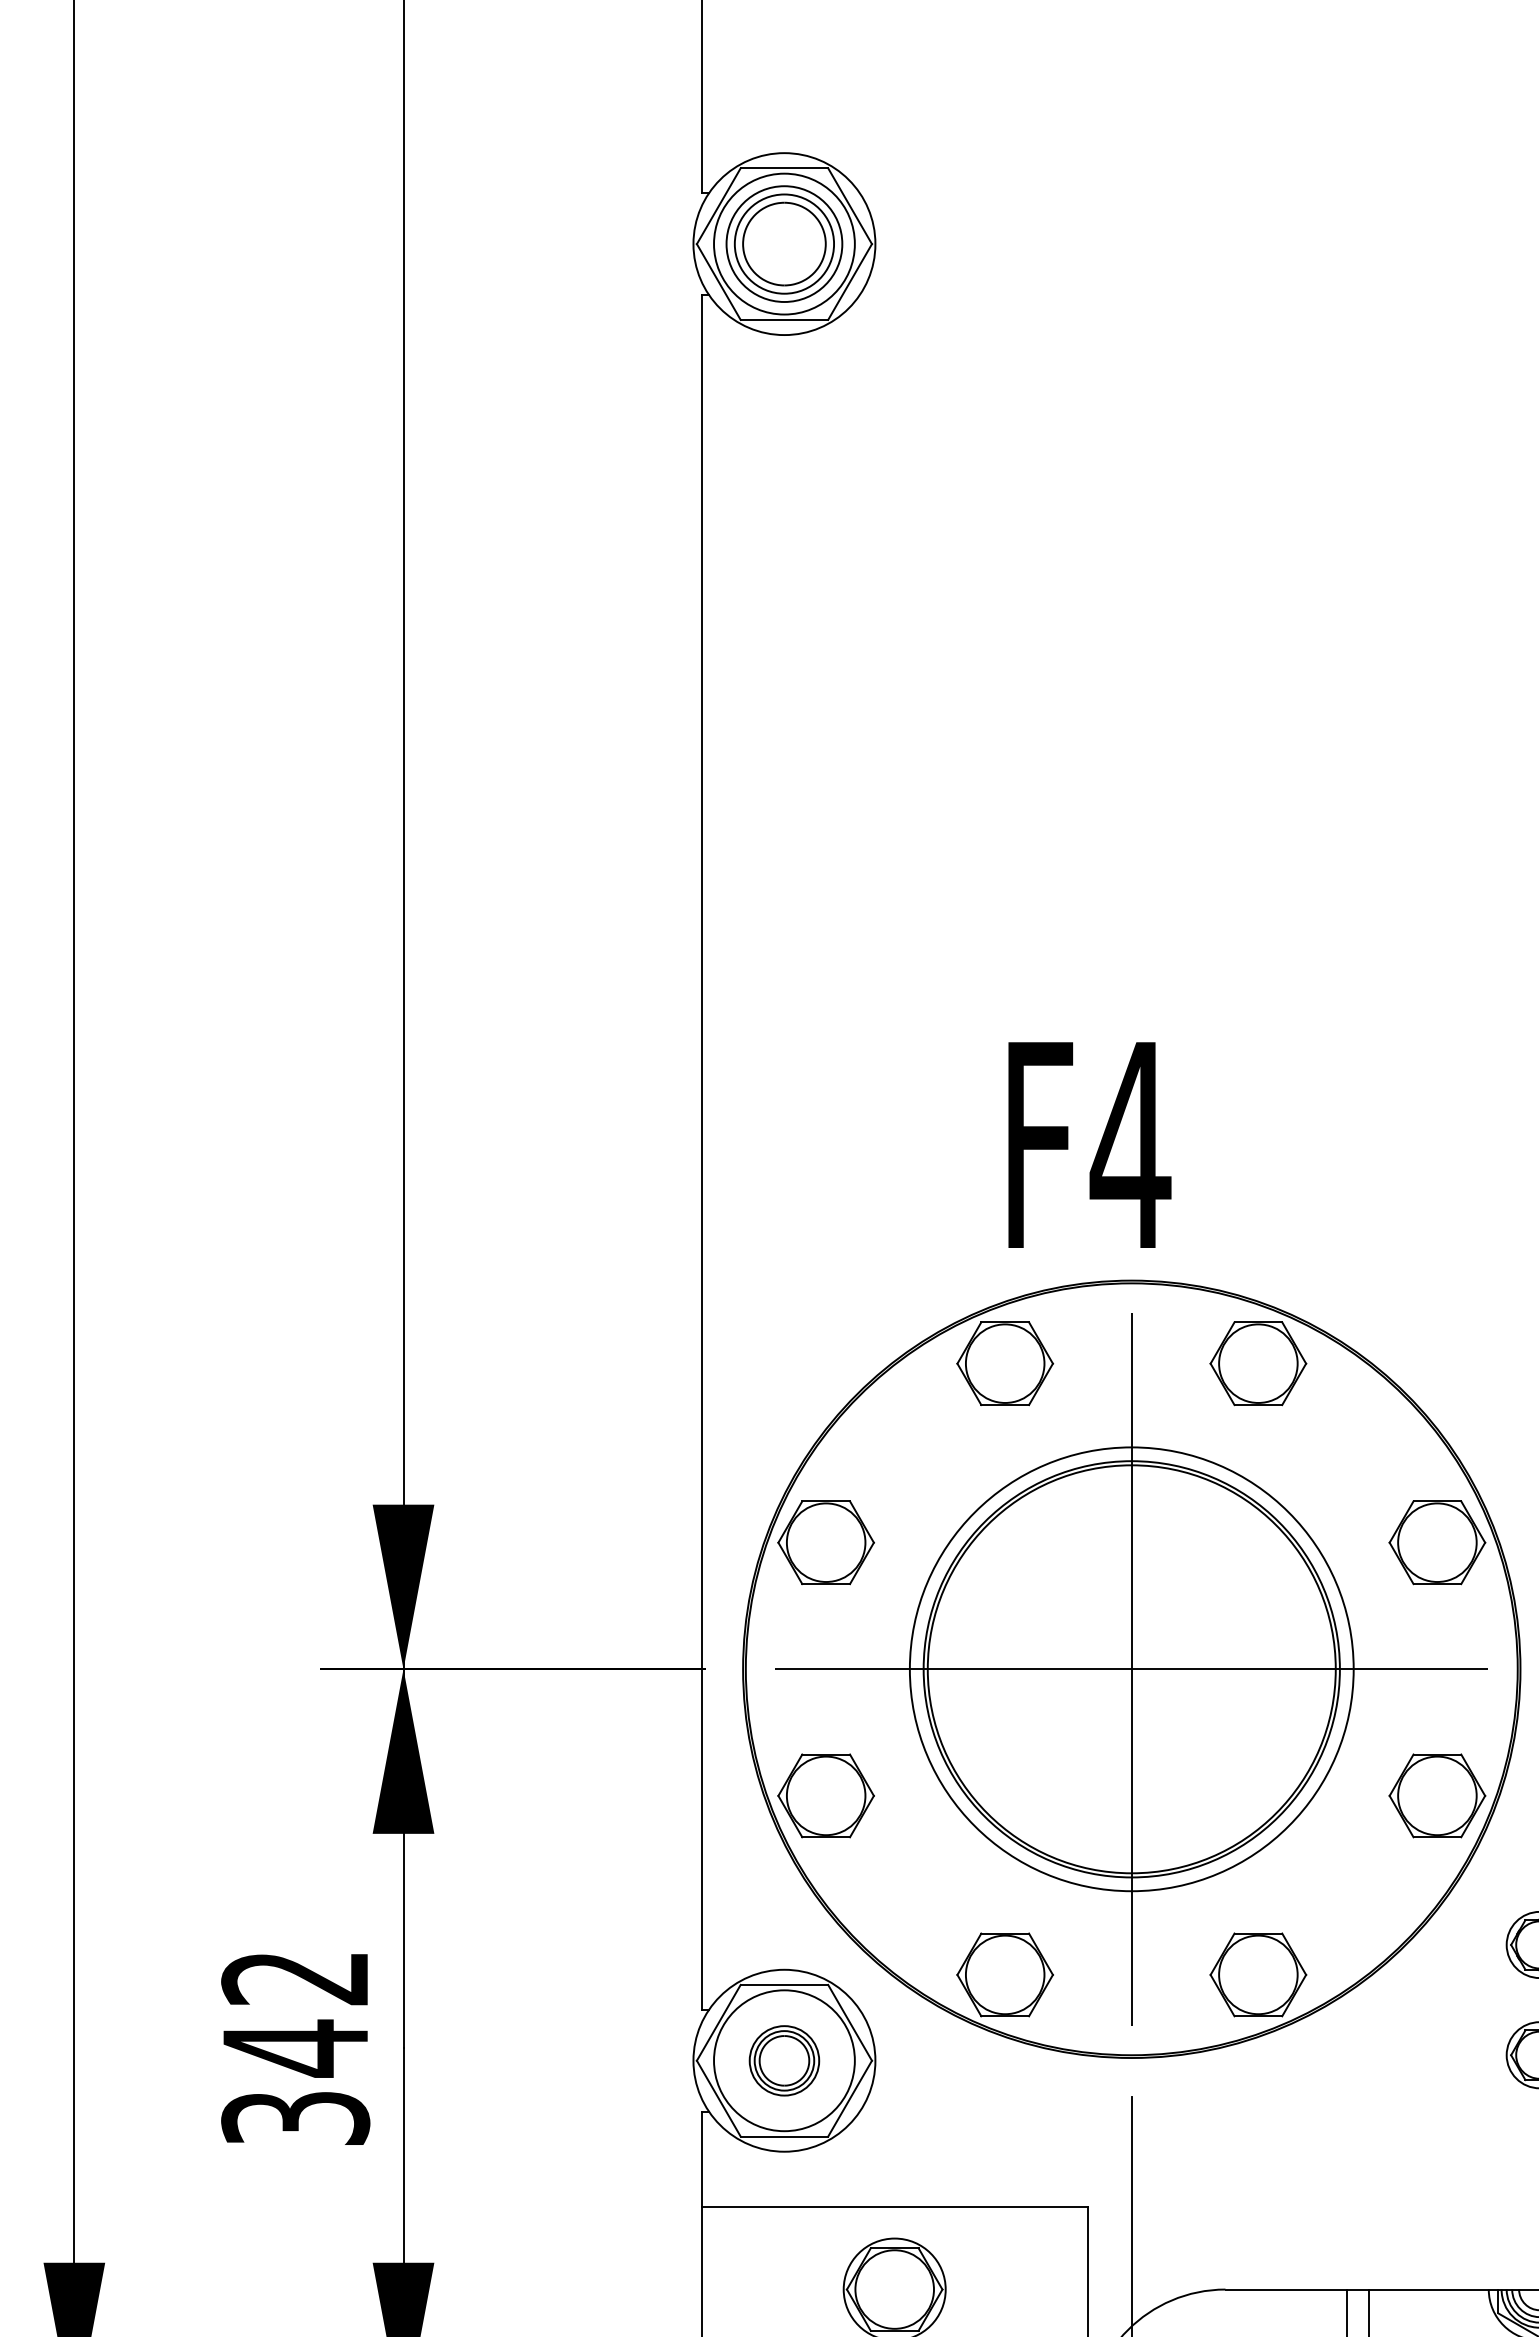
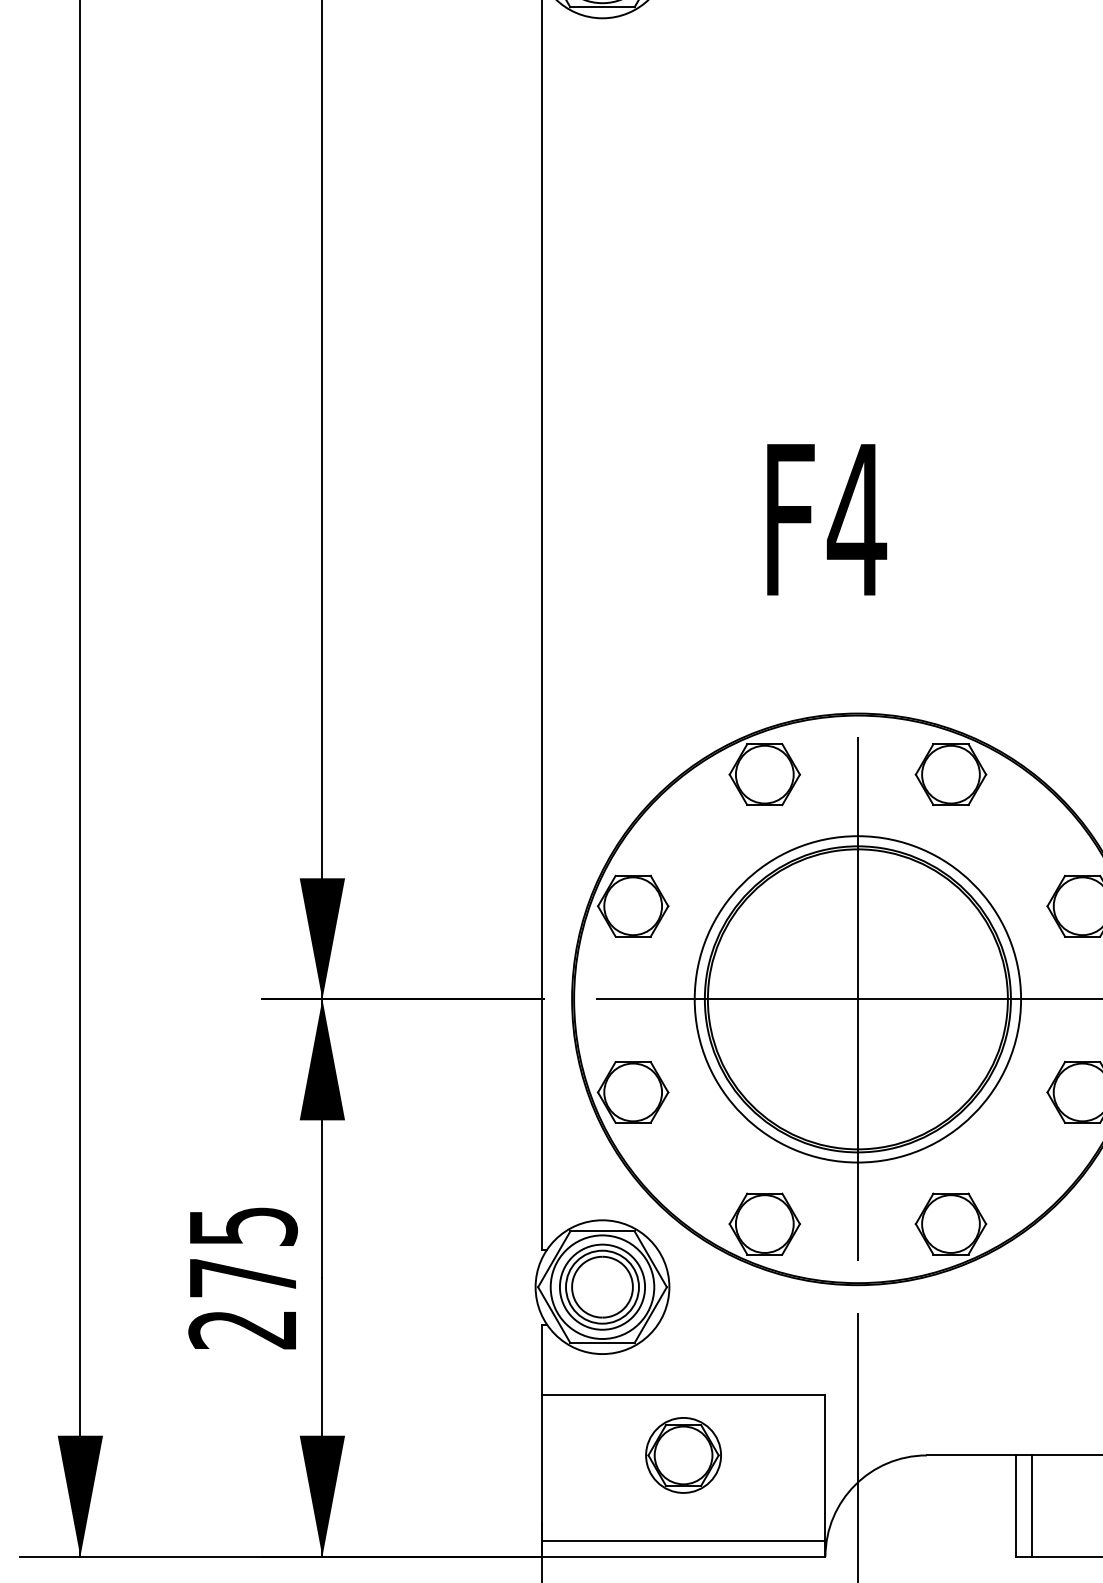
text: (1089, 1144) -> (826, 519), moved
text: (295, 2048) -> (242, 1278), 342 -> 275
part: (784, 2060) -> (602, 1287), size x1.67

